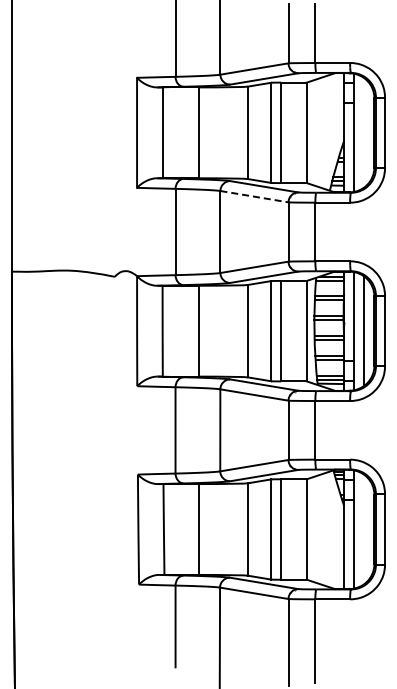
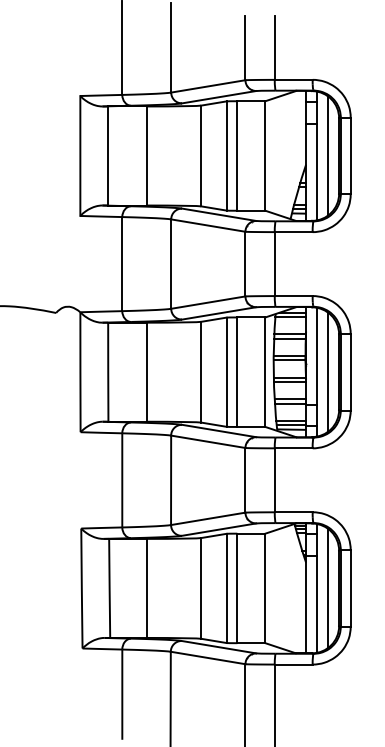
line: (363, 132) -> (327, 155), added
line: (254, 196) -> (208, 225), dashed -> solid
line: (363, 529) -> (327, 588), added

